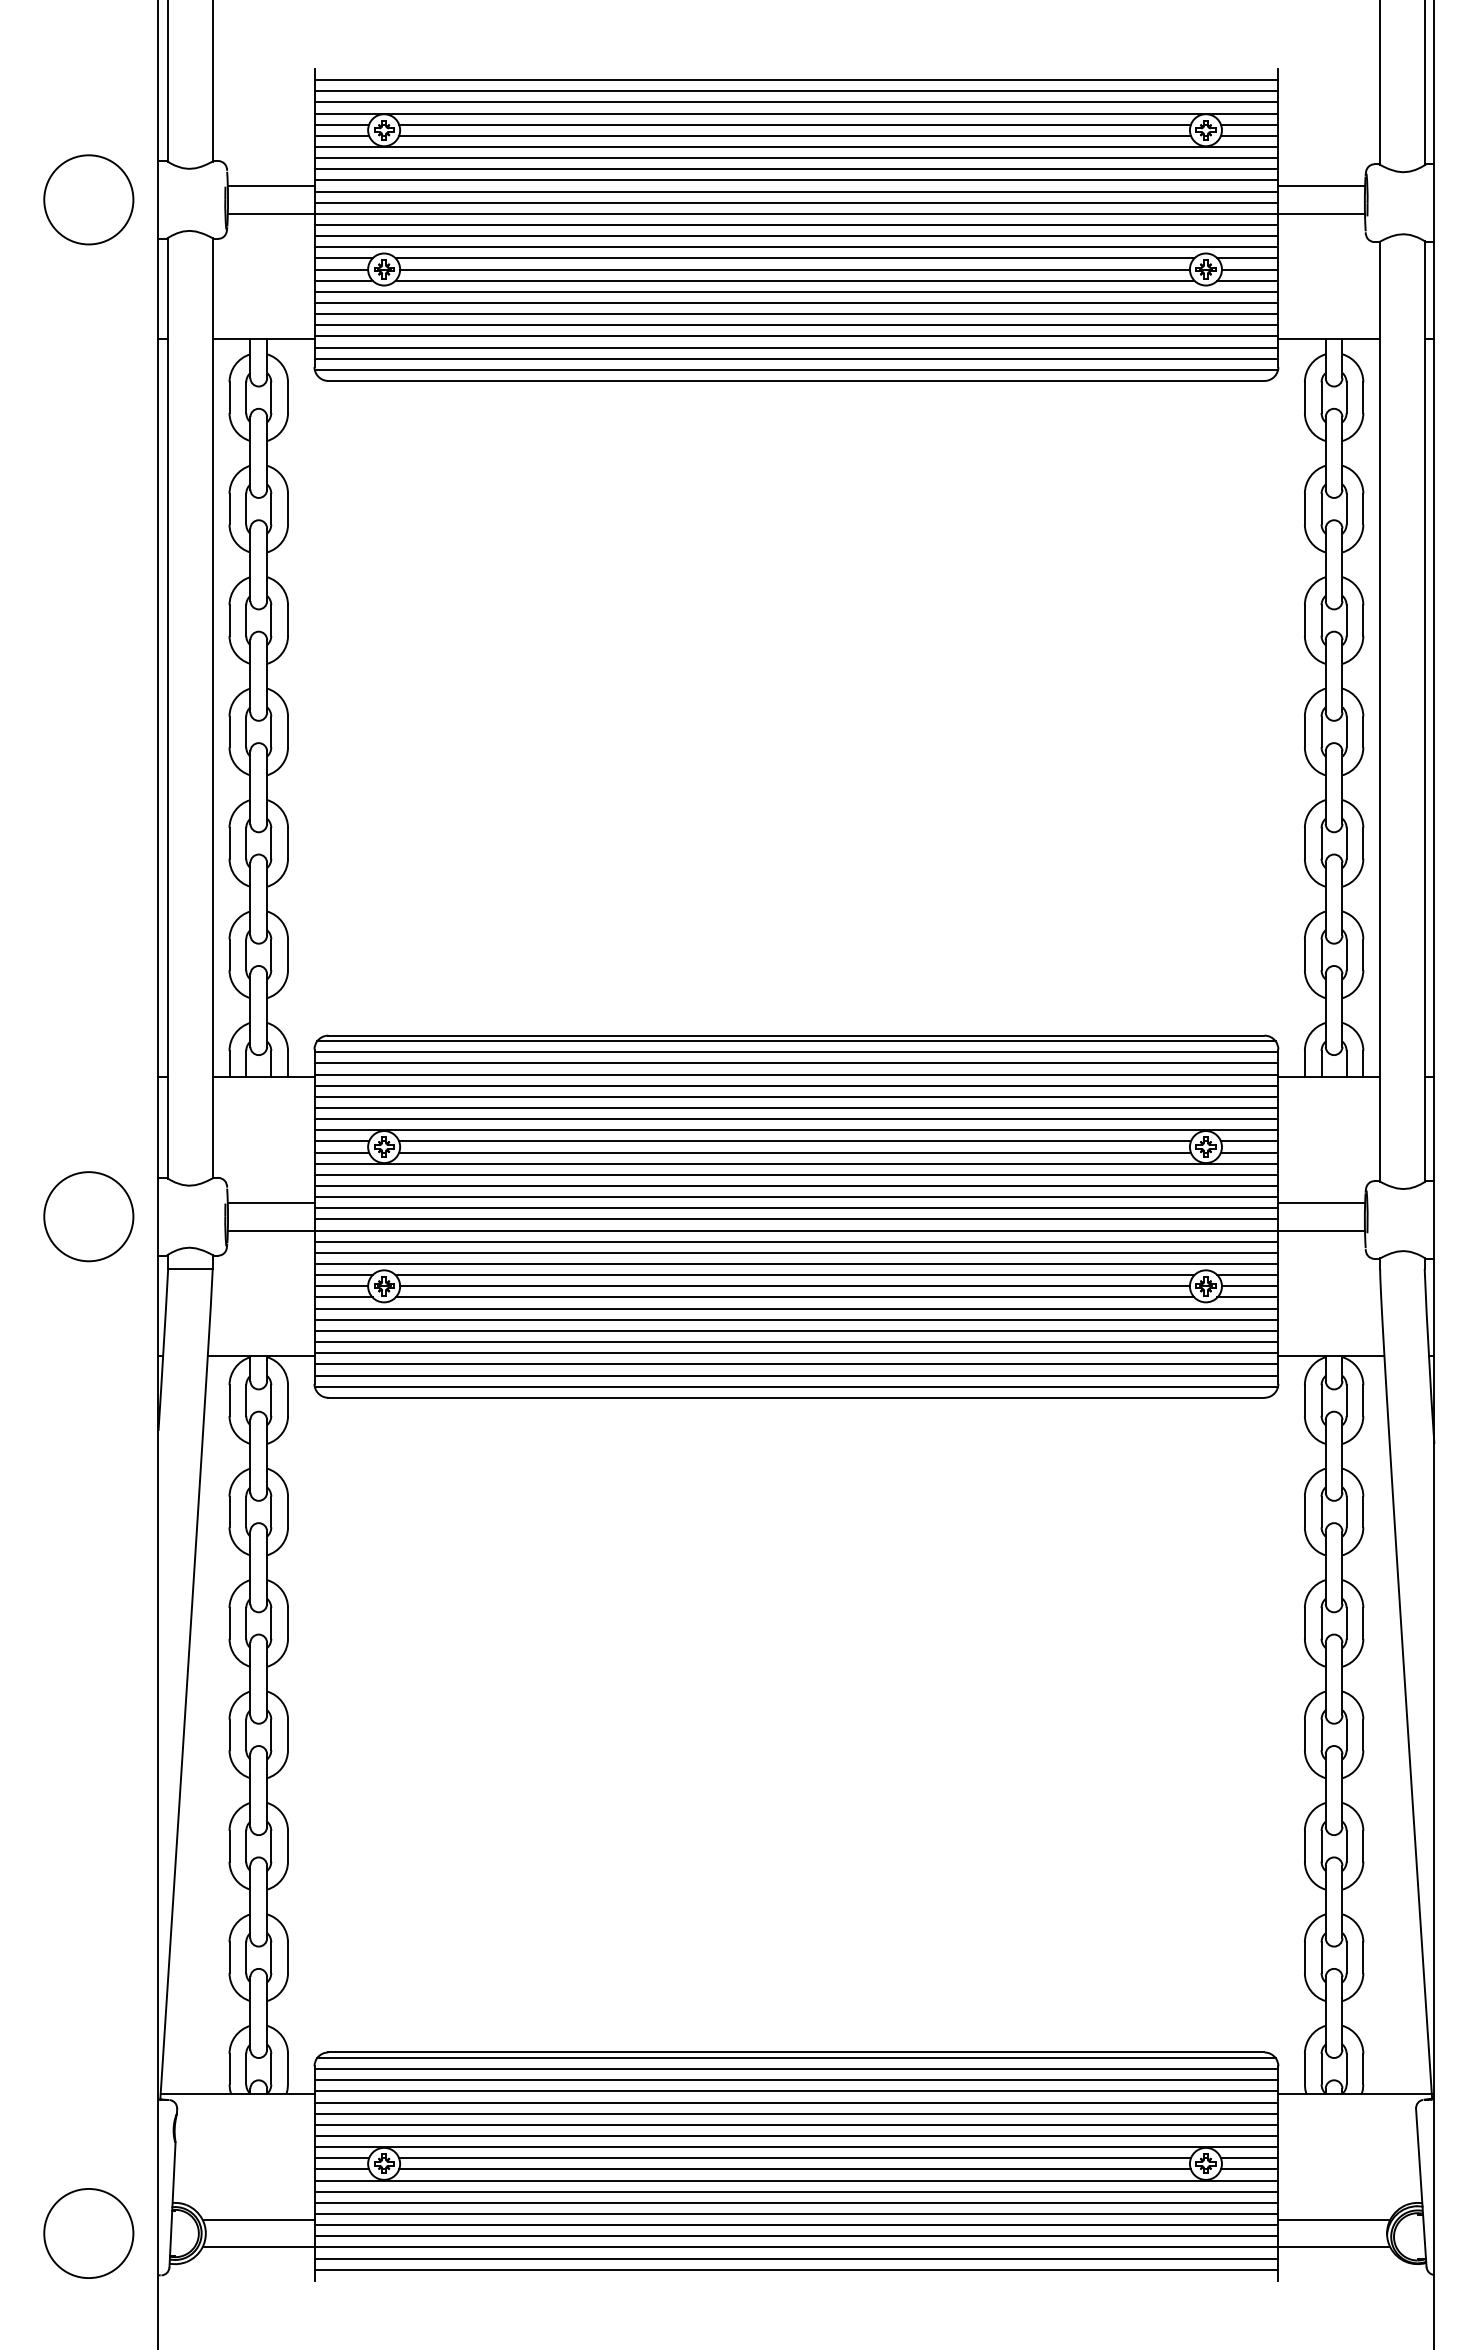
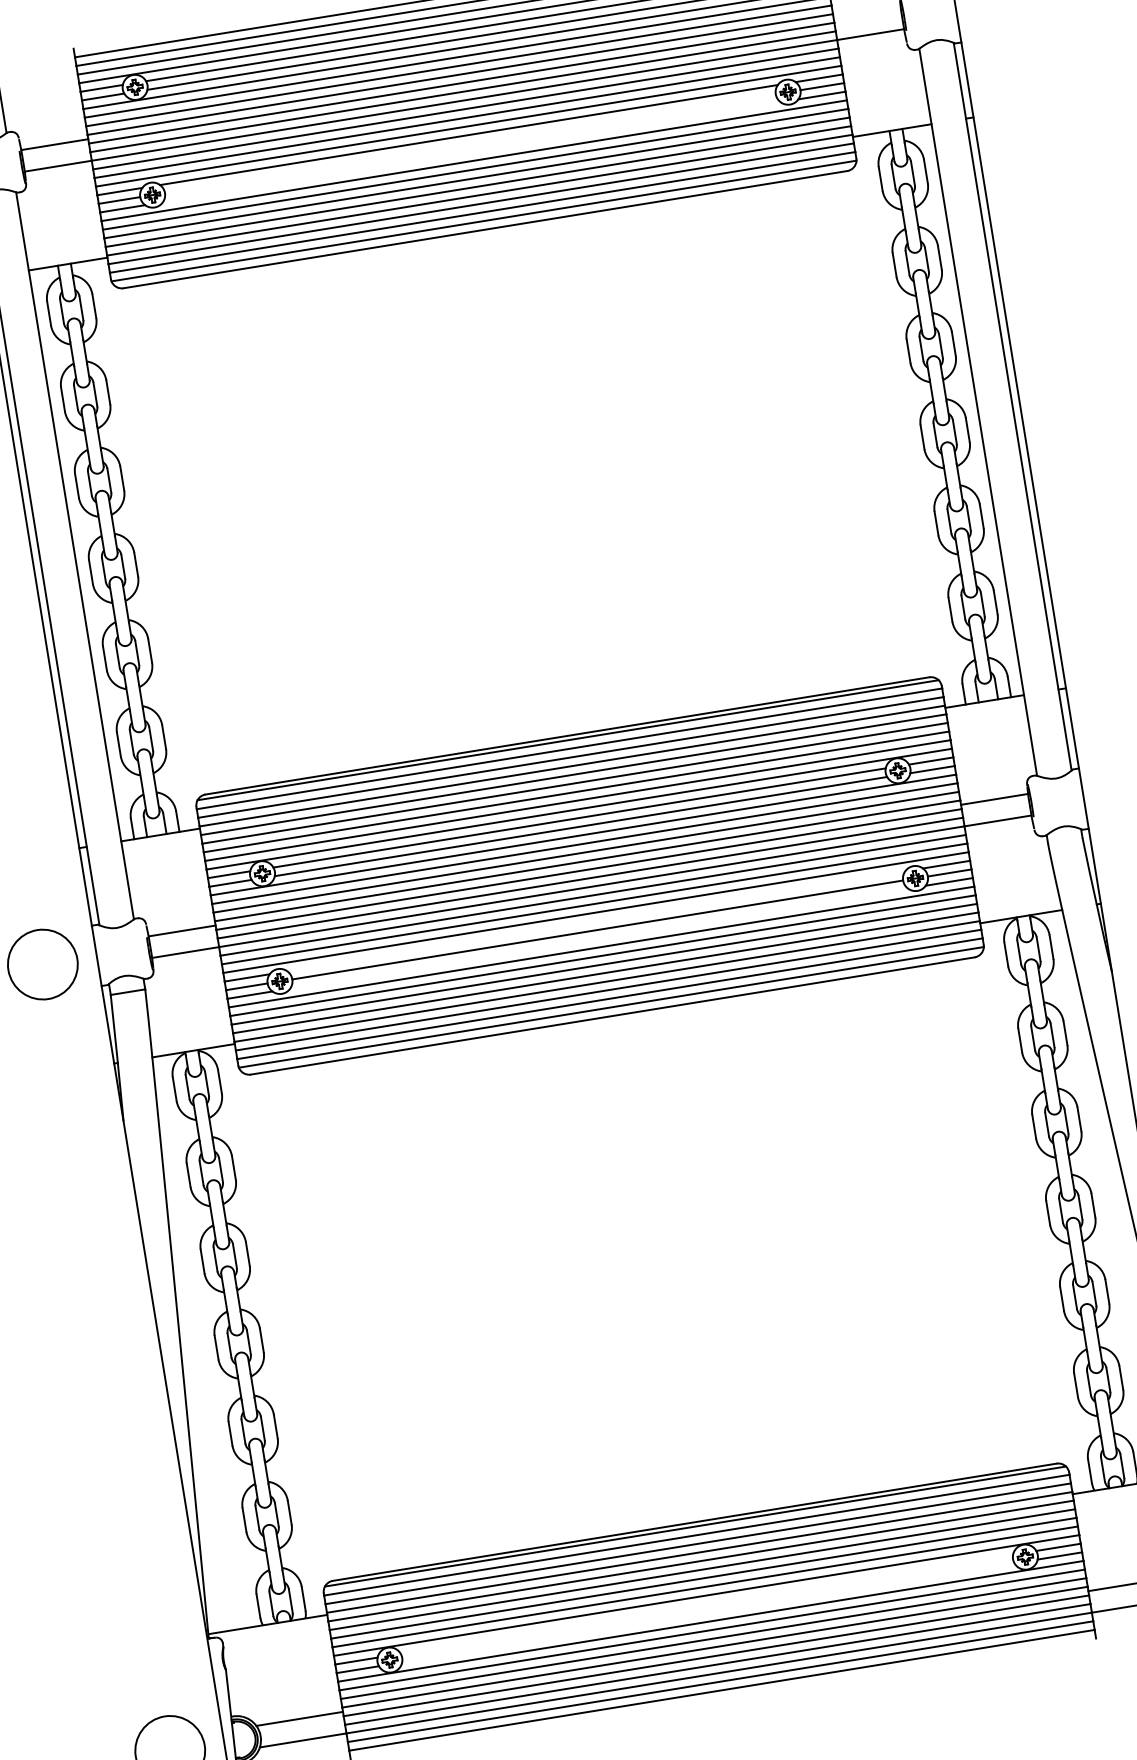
line: (1321, 185) -> (866, 12), removed
line: (794, 269) -> (469, 143), removed
line: (794, 280) -> (471, 152), removed
line: (794, 1275) -> (595, 921), removed
line: (794, 1297) -> (598, 938), removed
line: (794, 2158) -> (706, 1604), removed
line: (794, 2169) -> (707, 1613), removed

